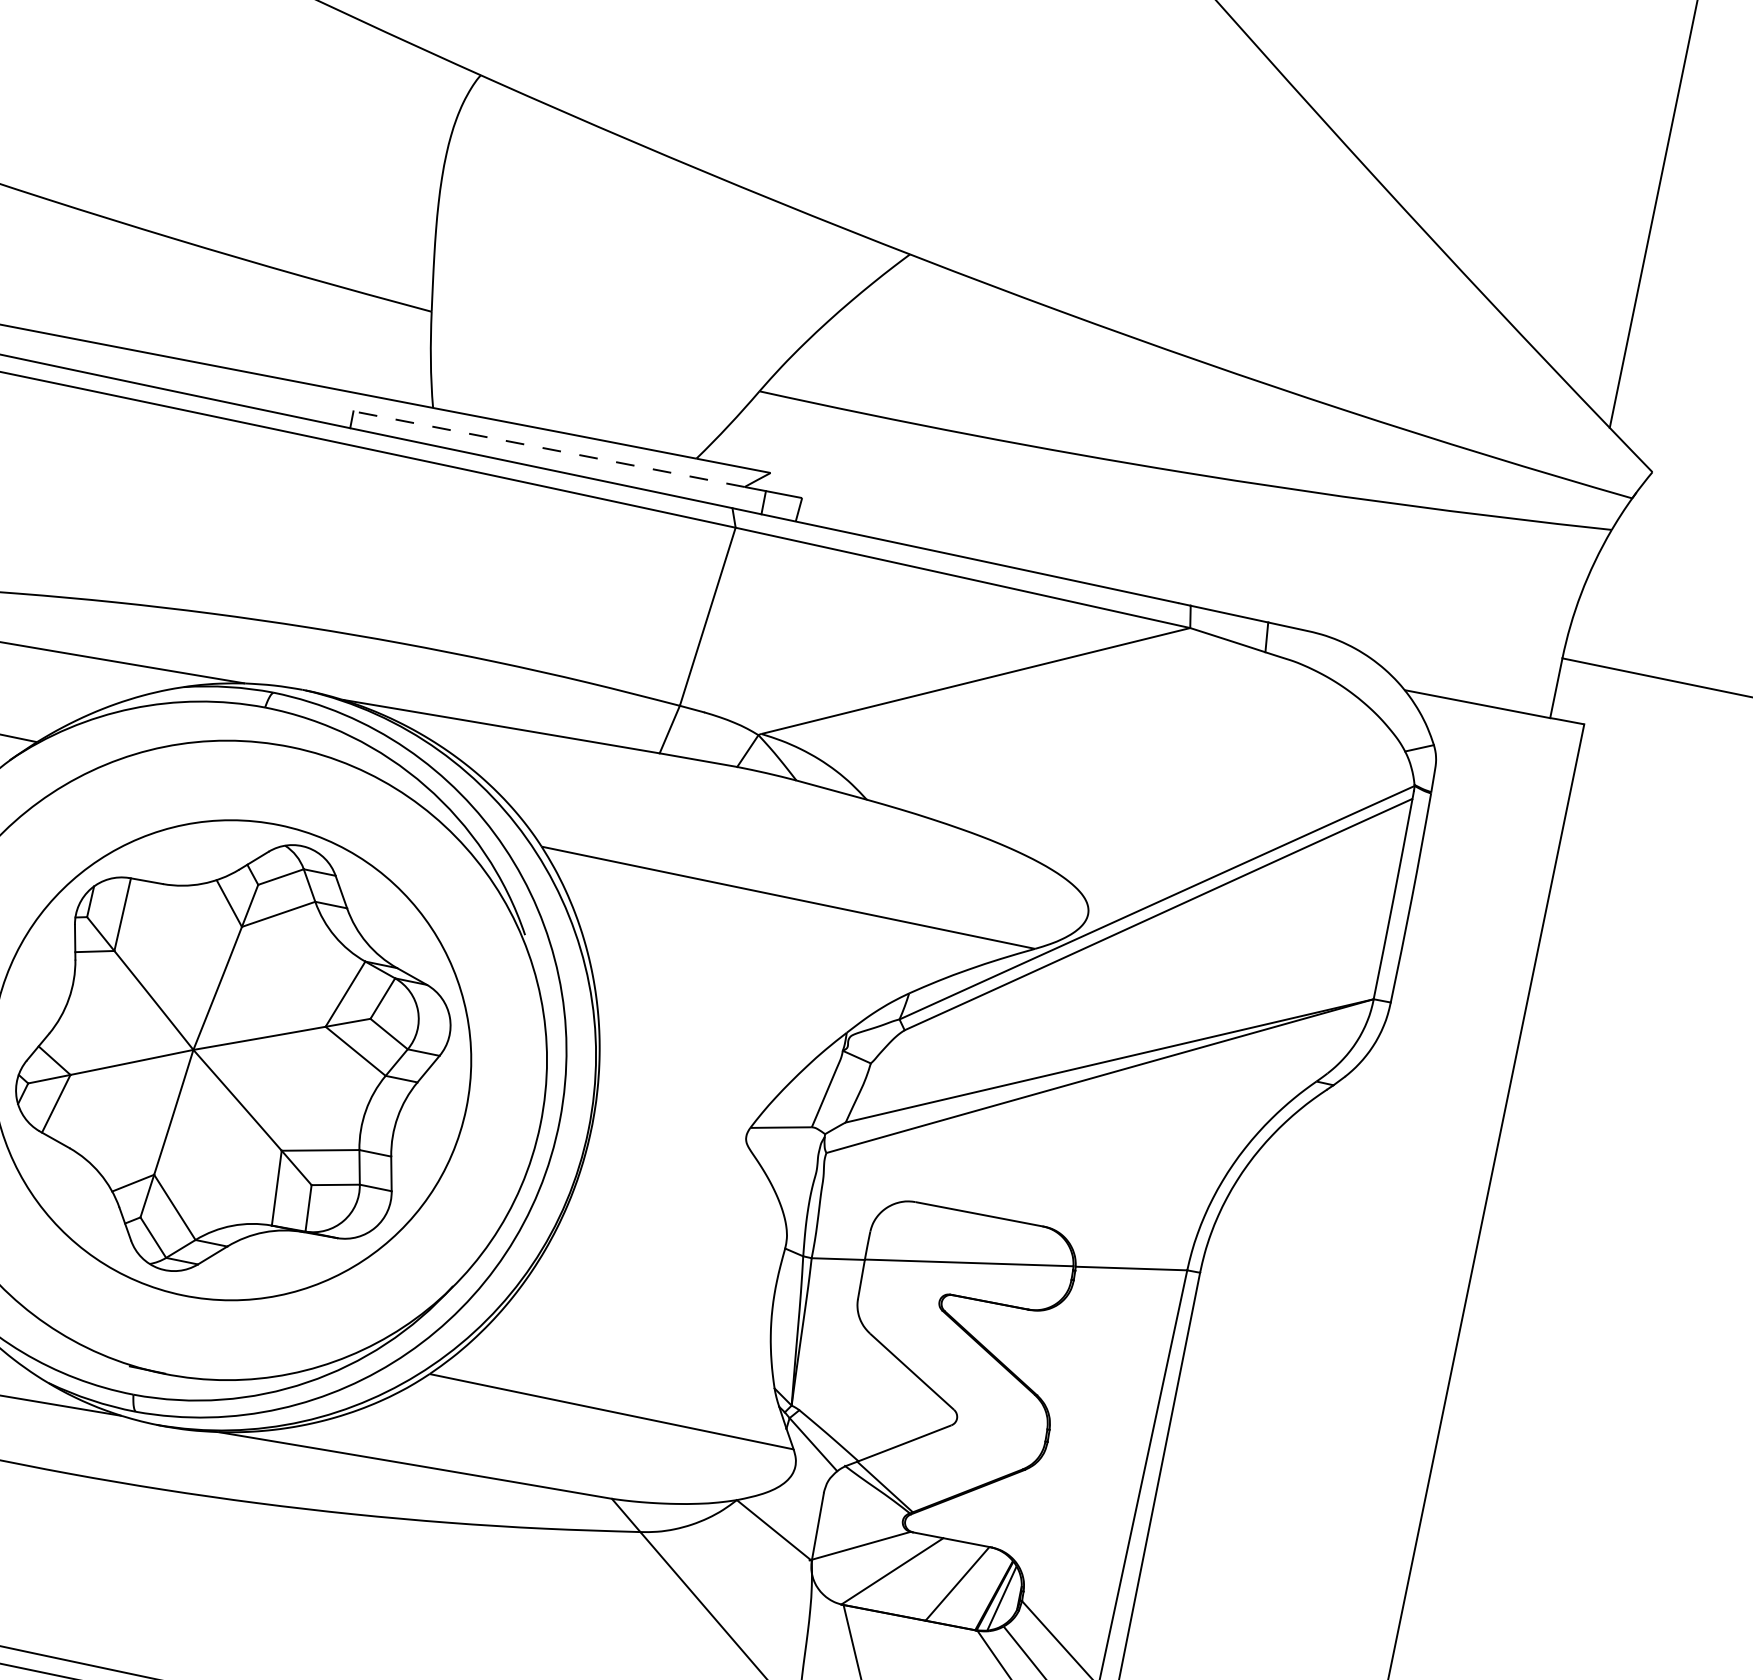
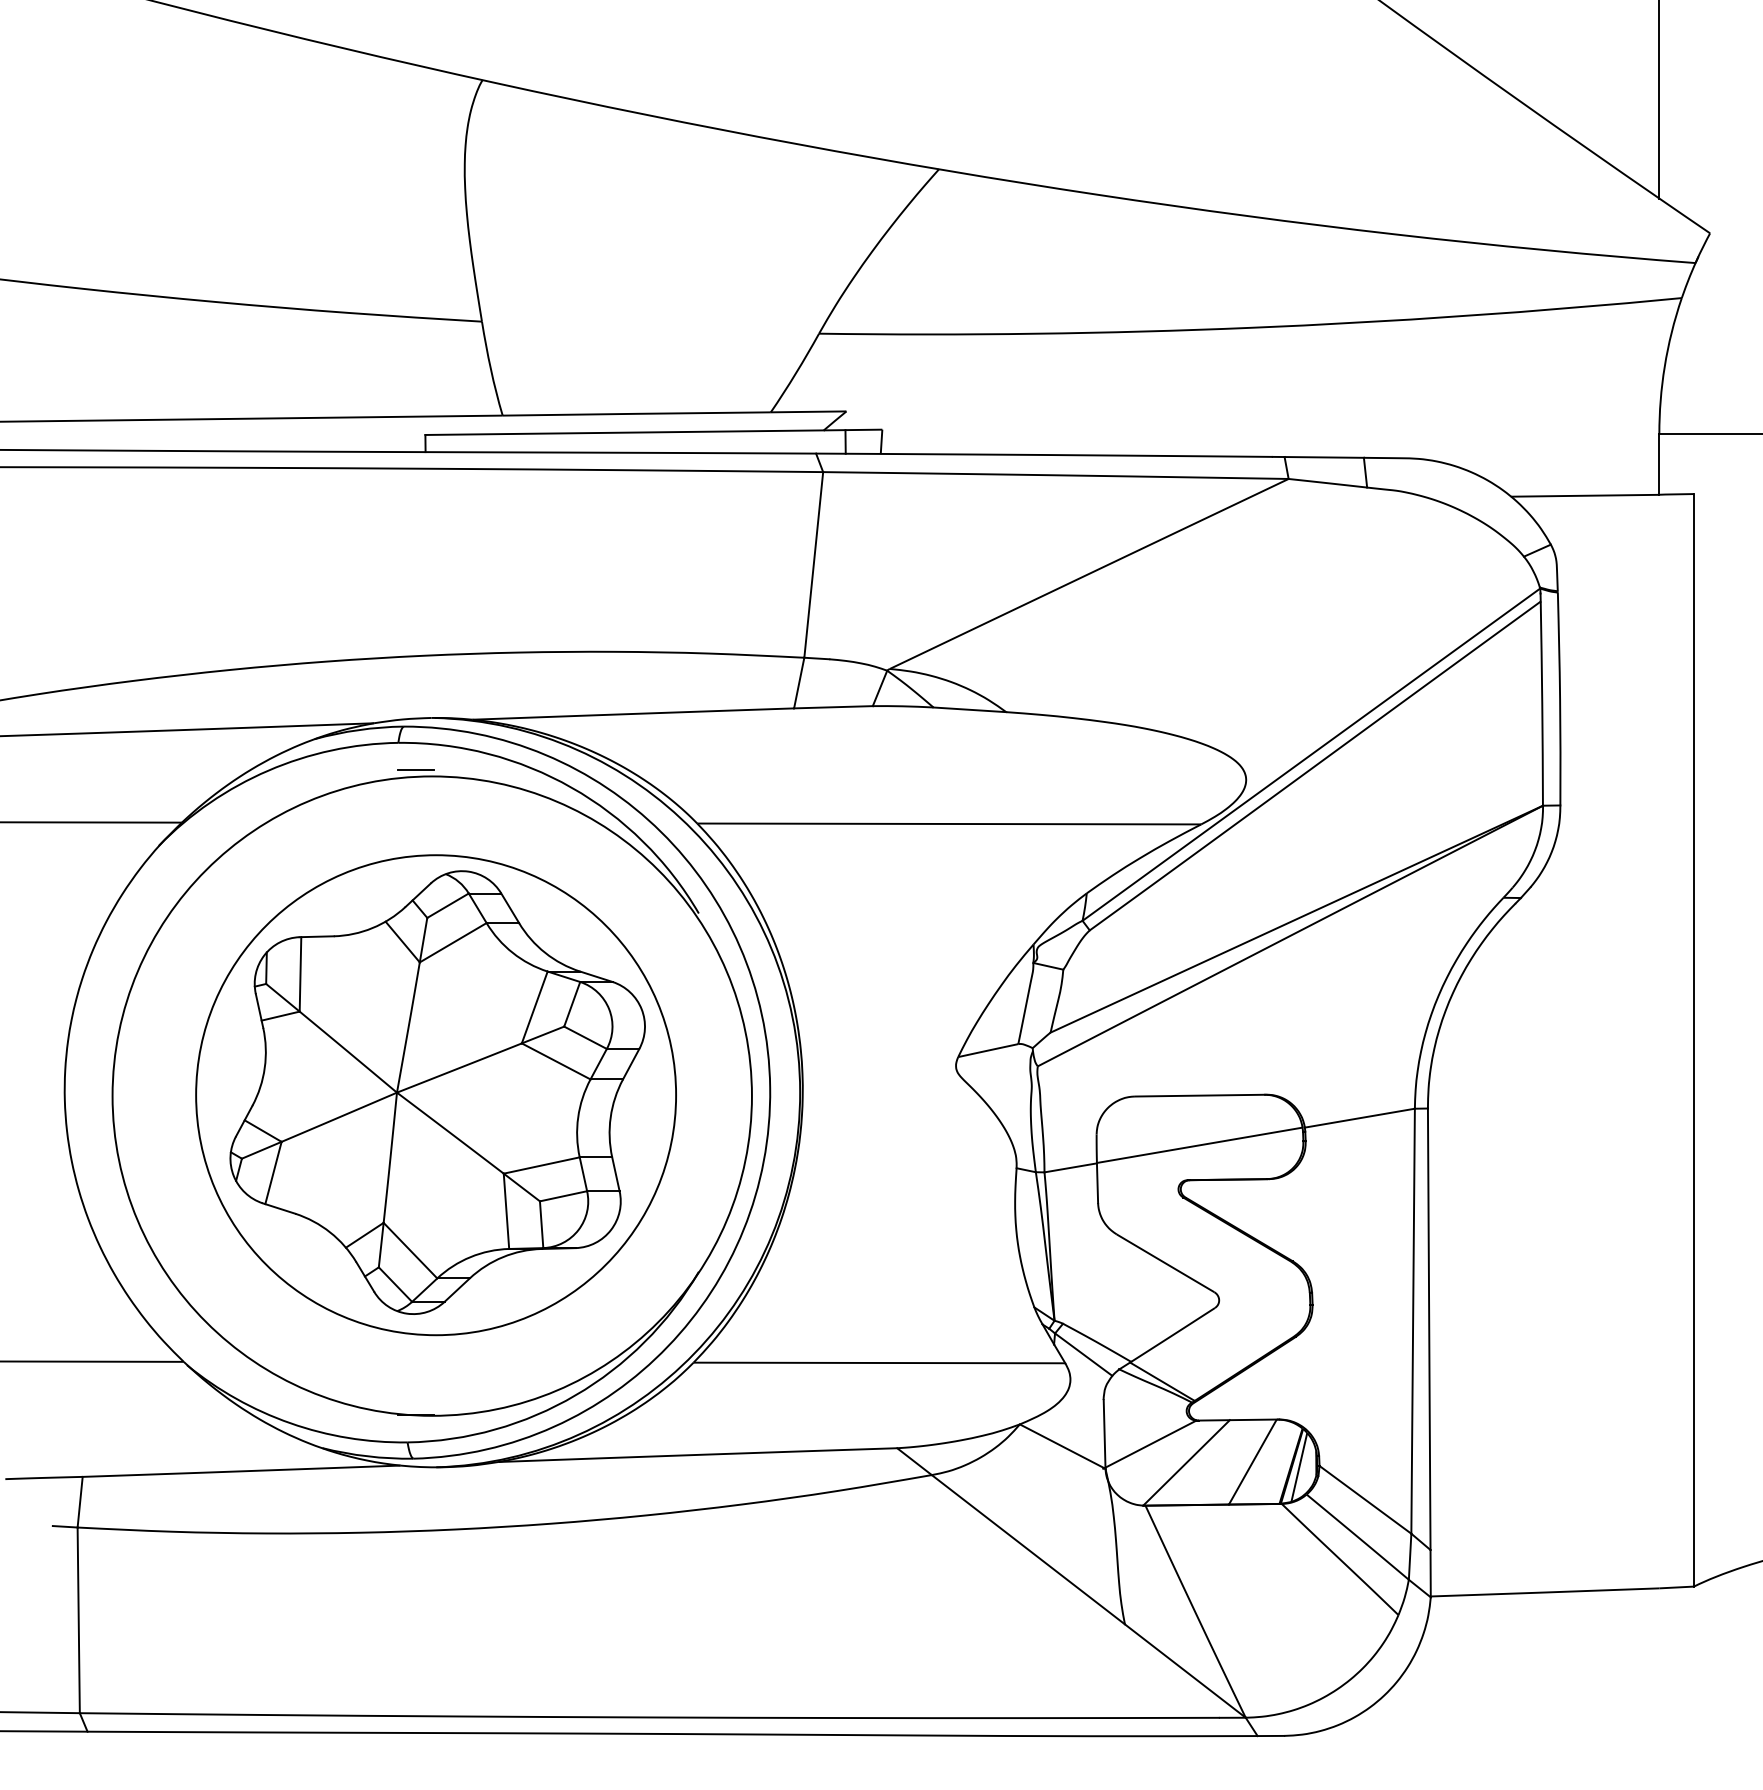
line: (549, 448) -> (624, 432), dashed -> solid
line: (277, 737) -> (416, 769), added

